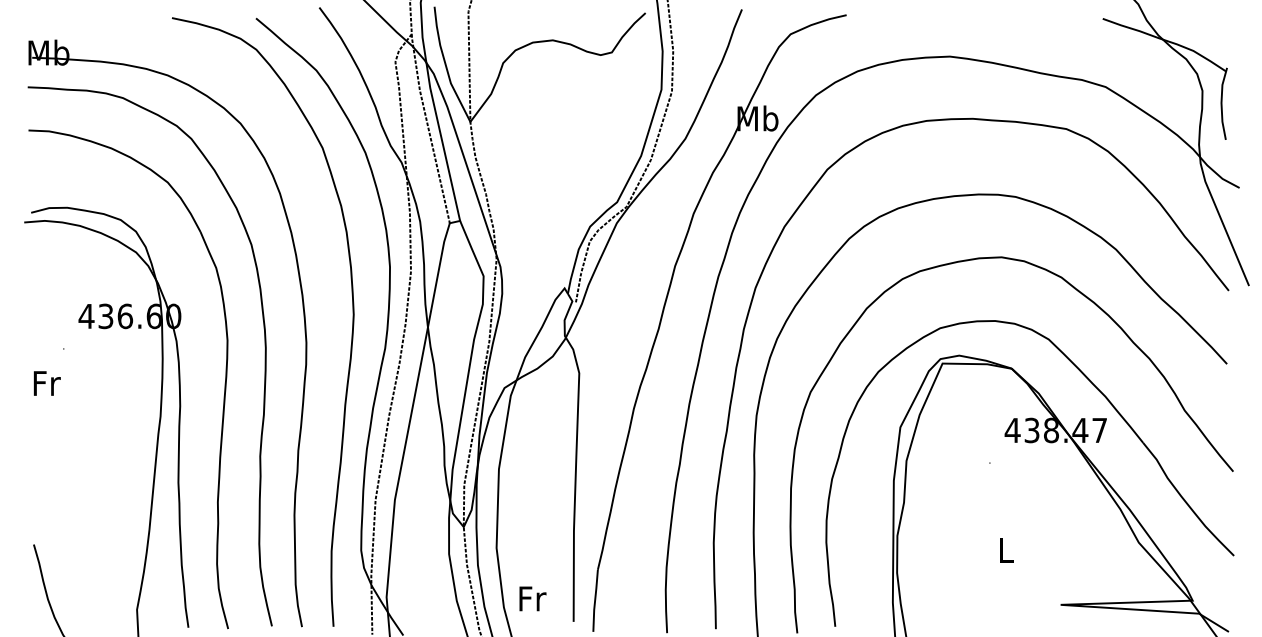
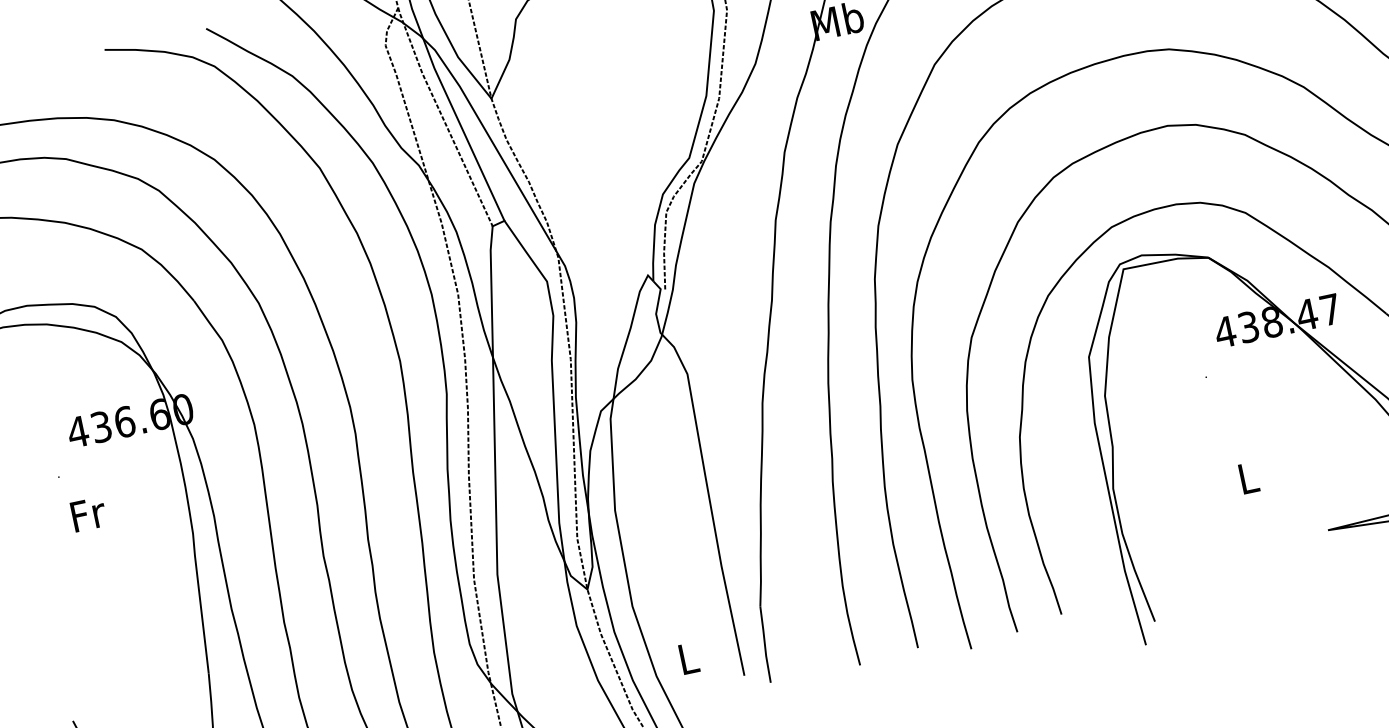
text: (46, 383) -> (87, 514), moved
text: (532, 598) -> (688, 658), Fr -> L

